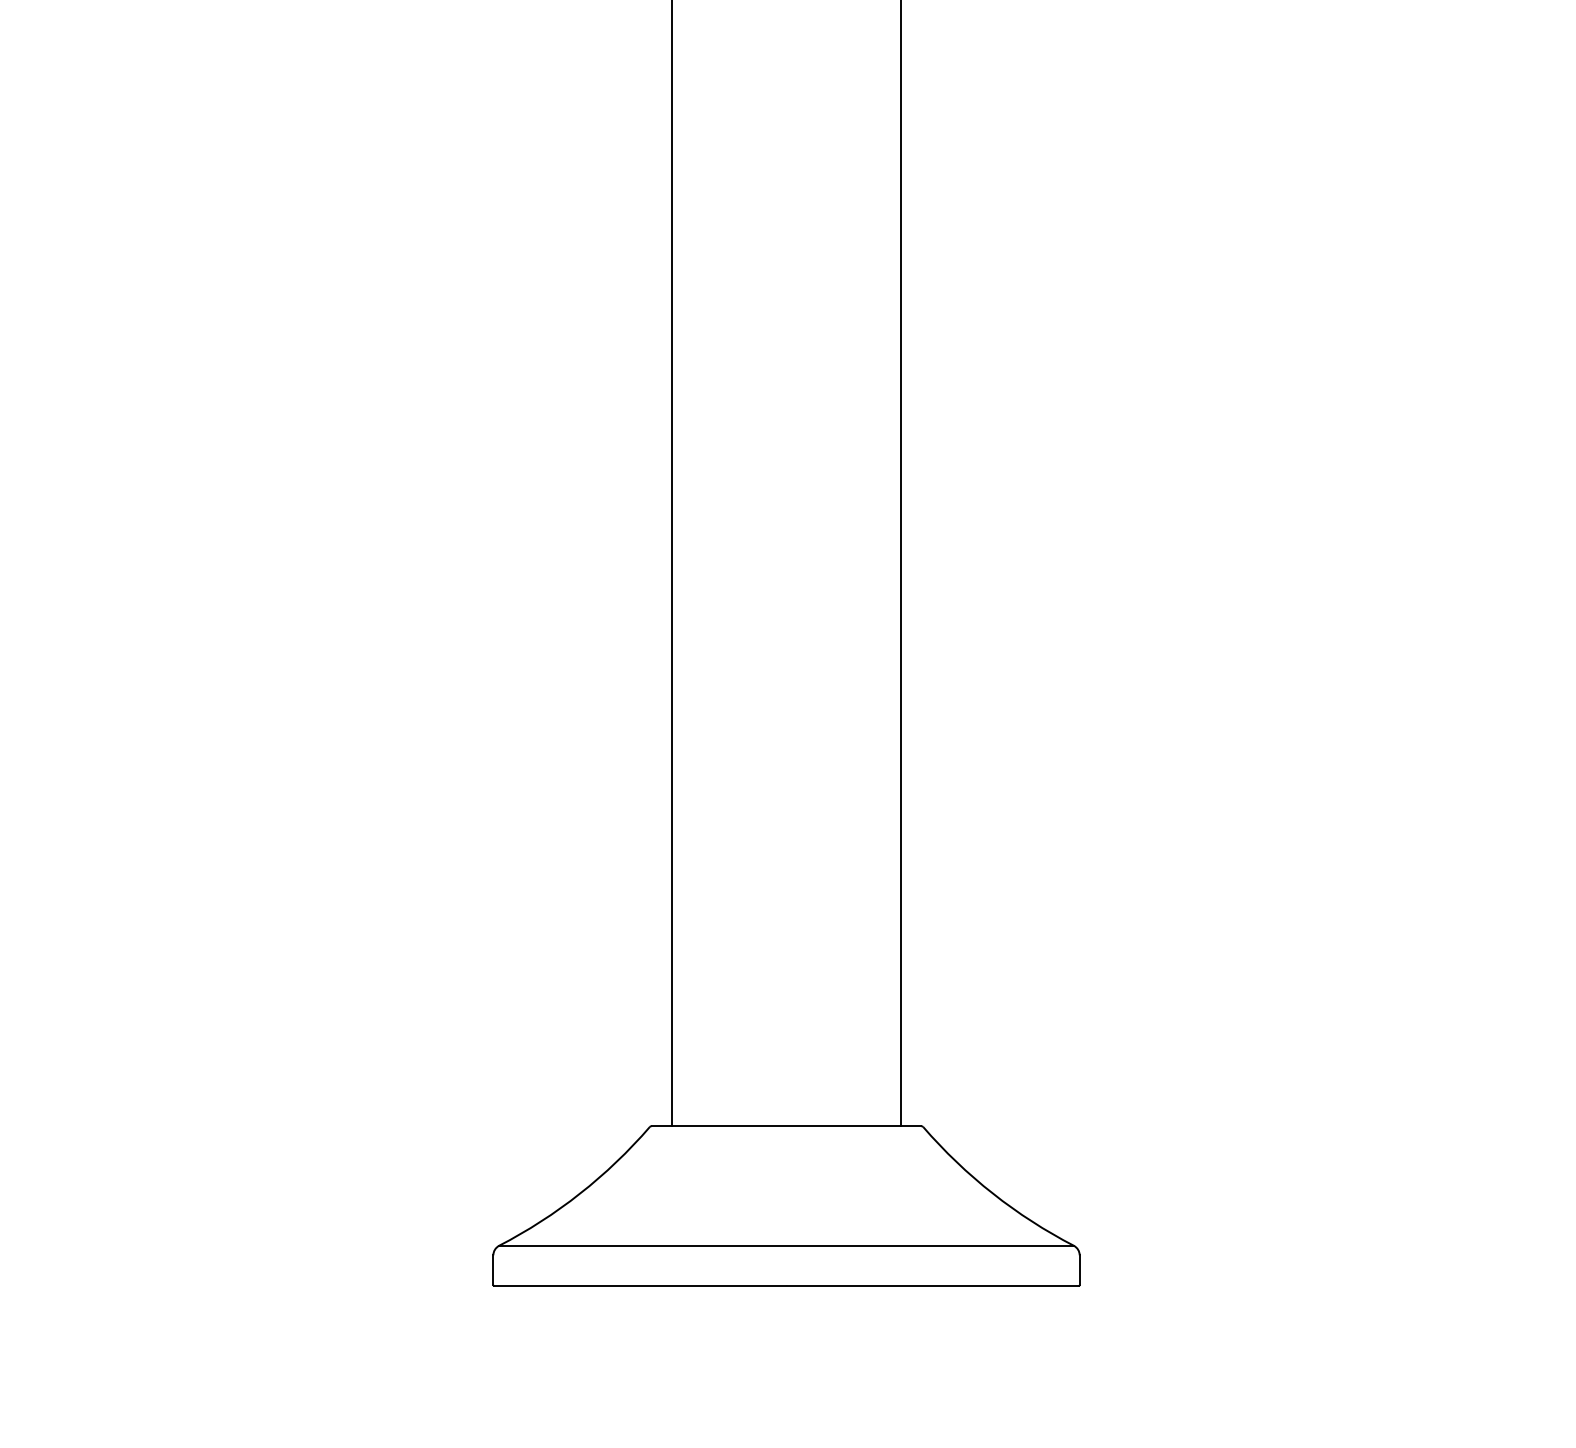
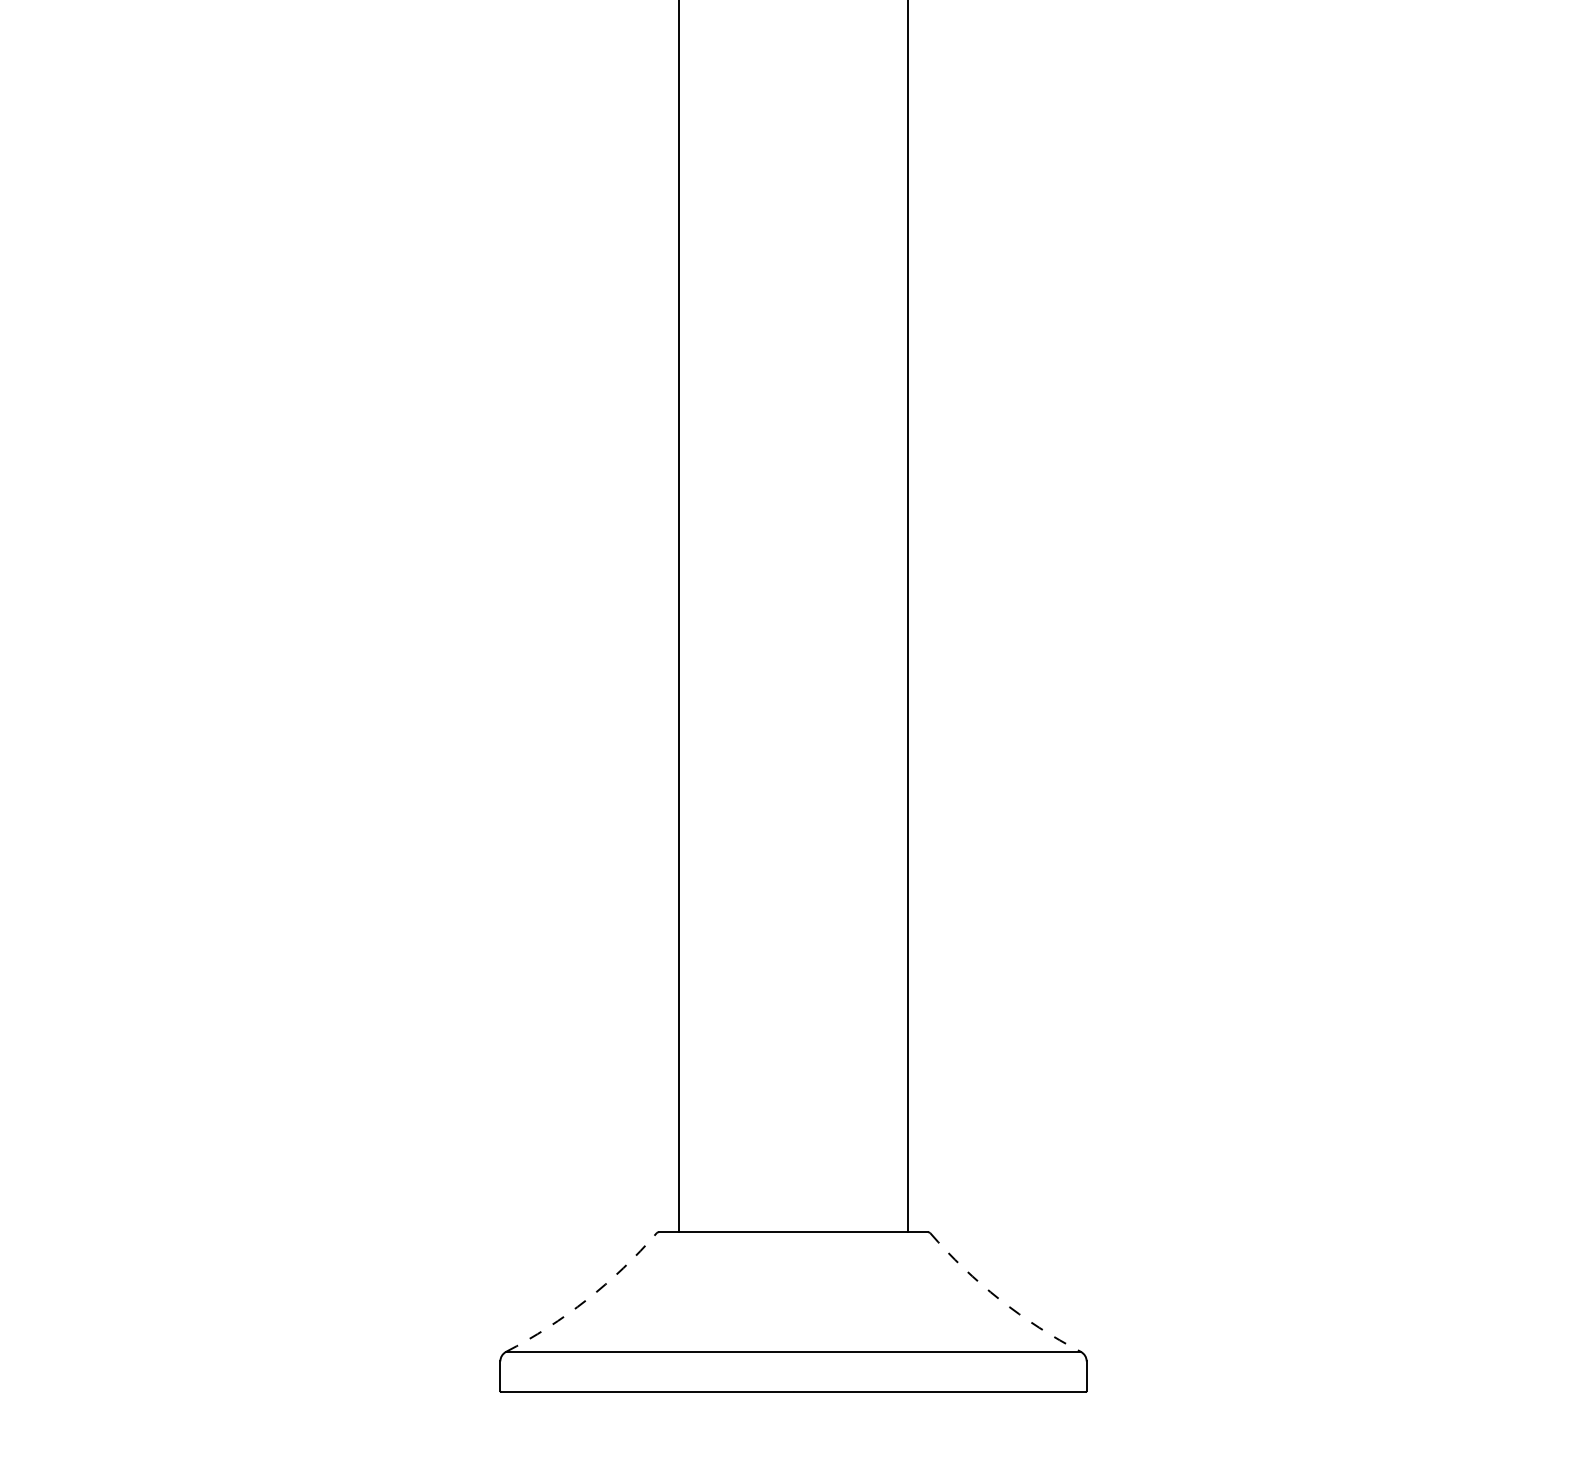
arc: (580, 1193) -> (587, 1299), solid -> dashed
arc: (992, 1193) -> (999, 1299), solid -> dashed

